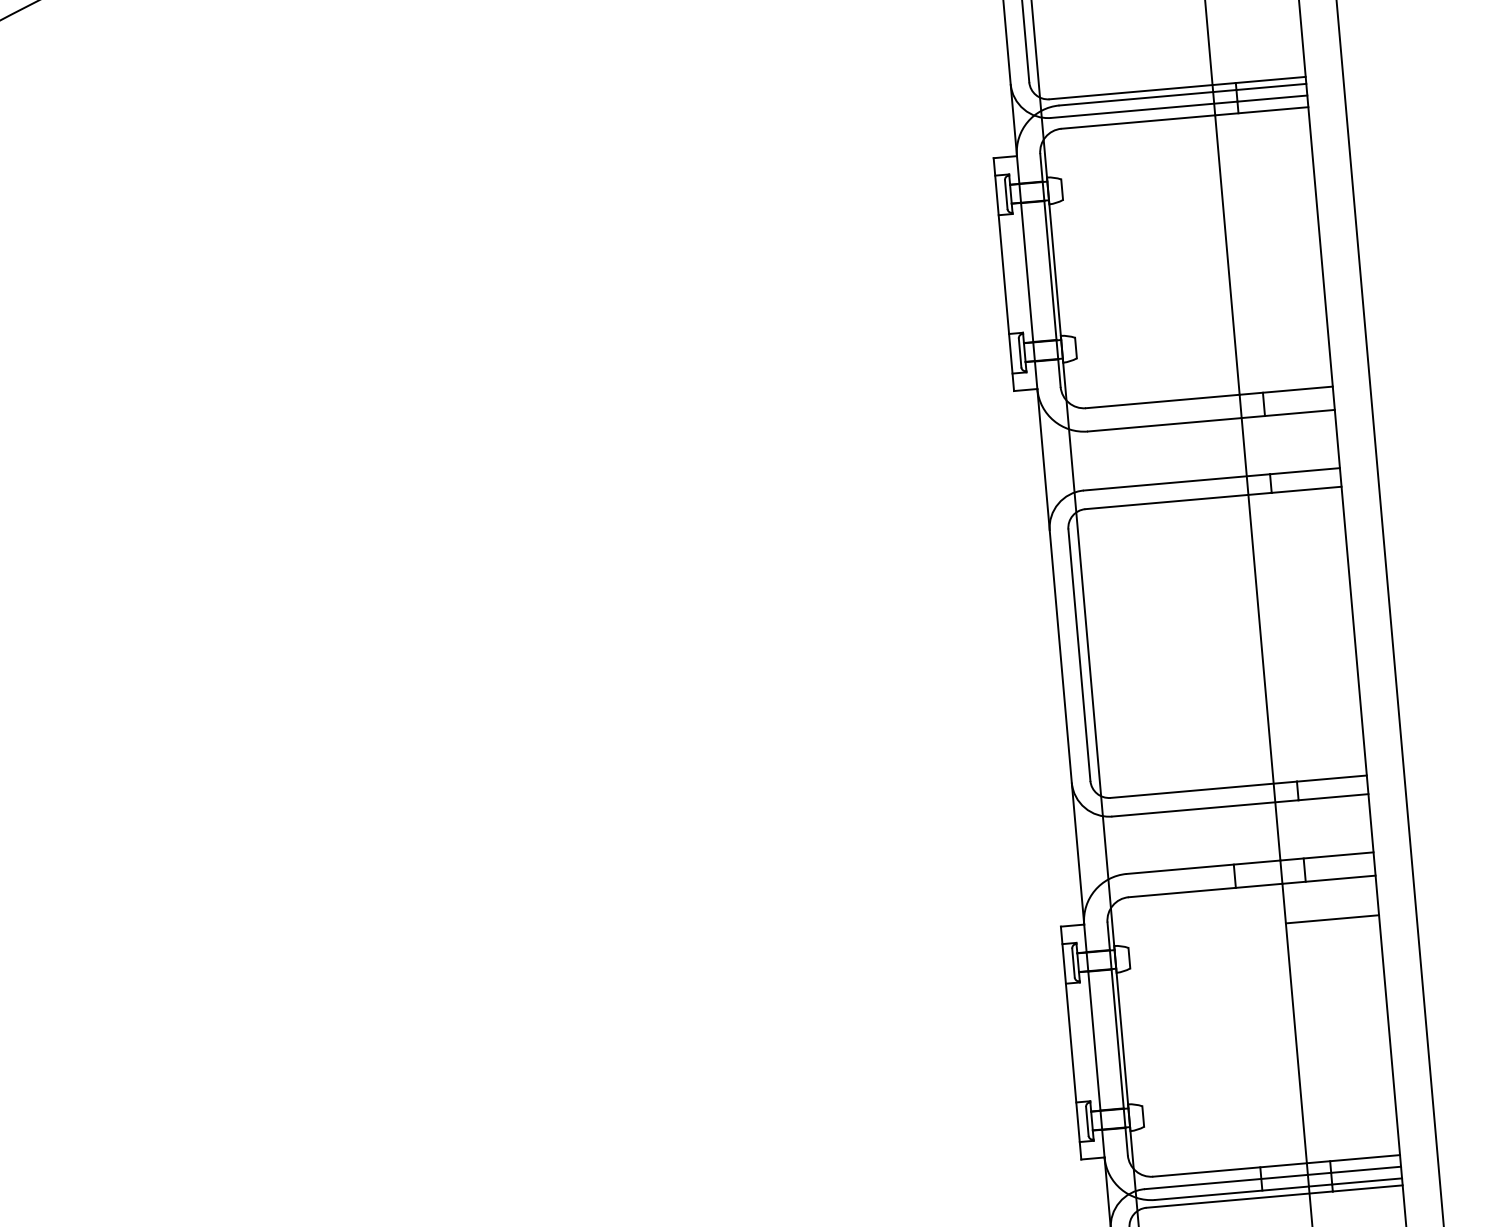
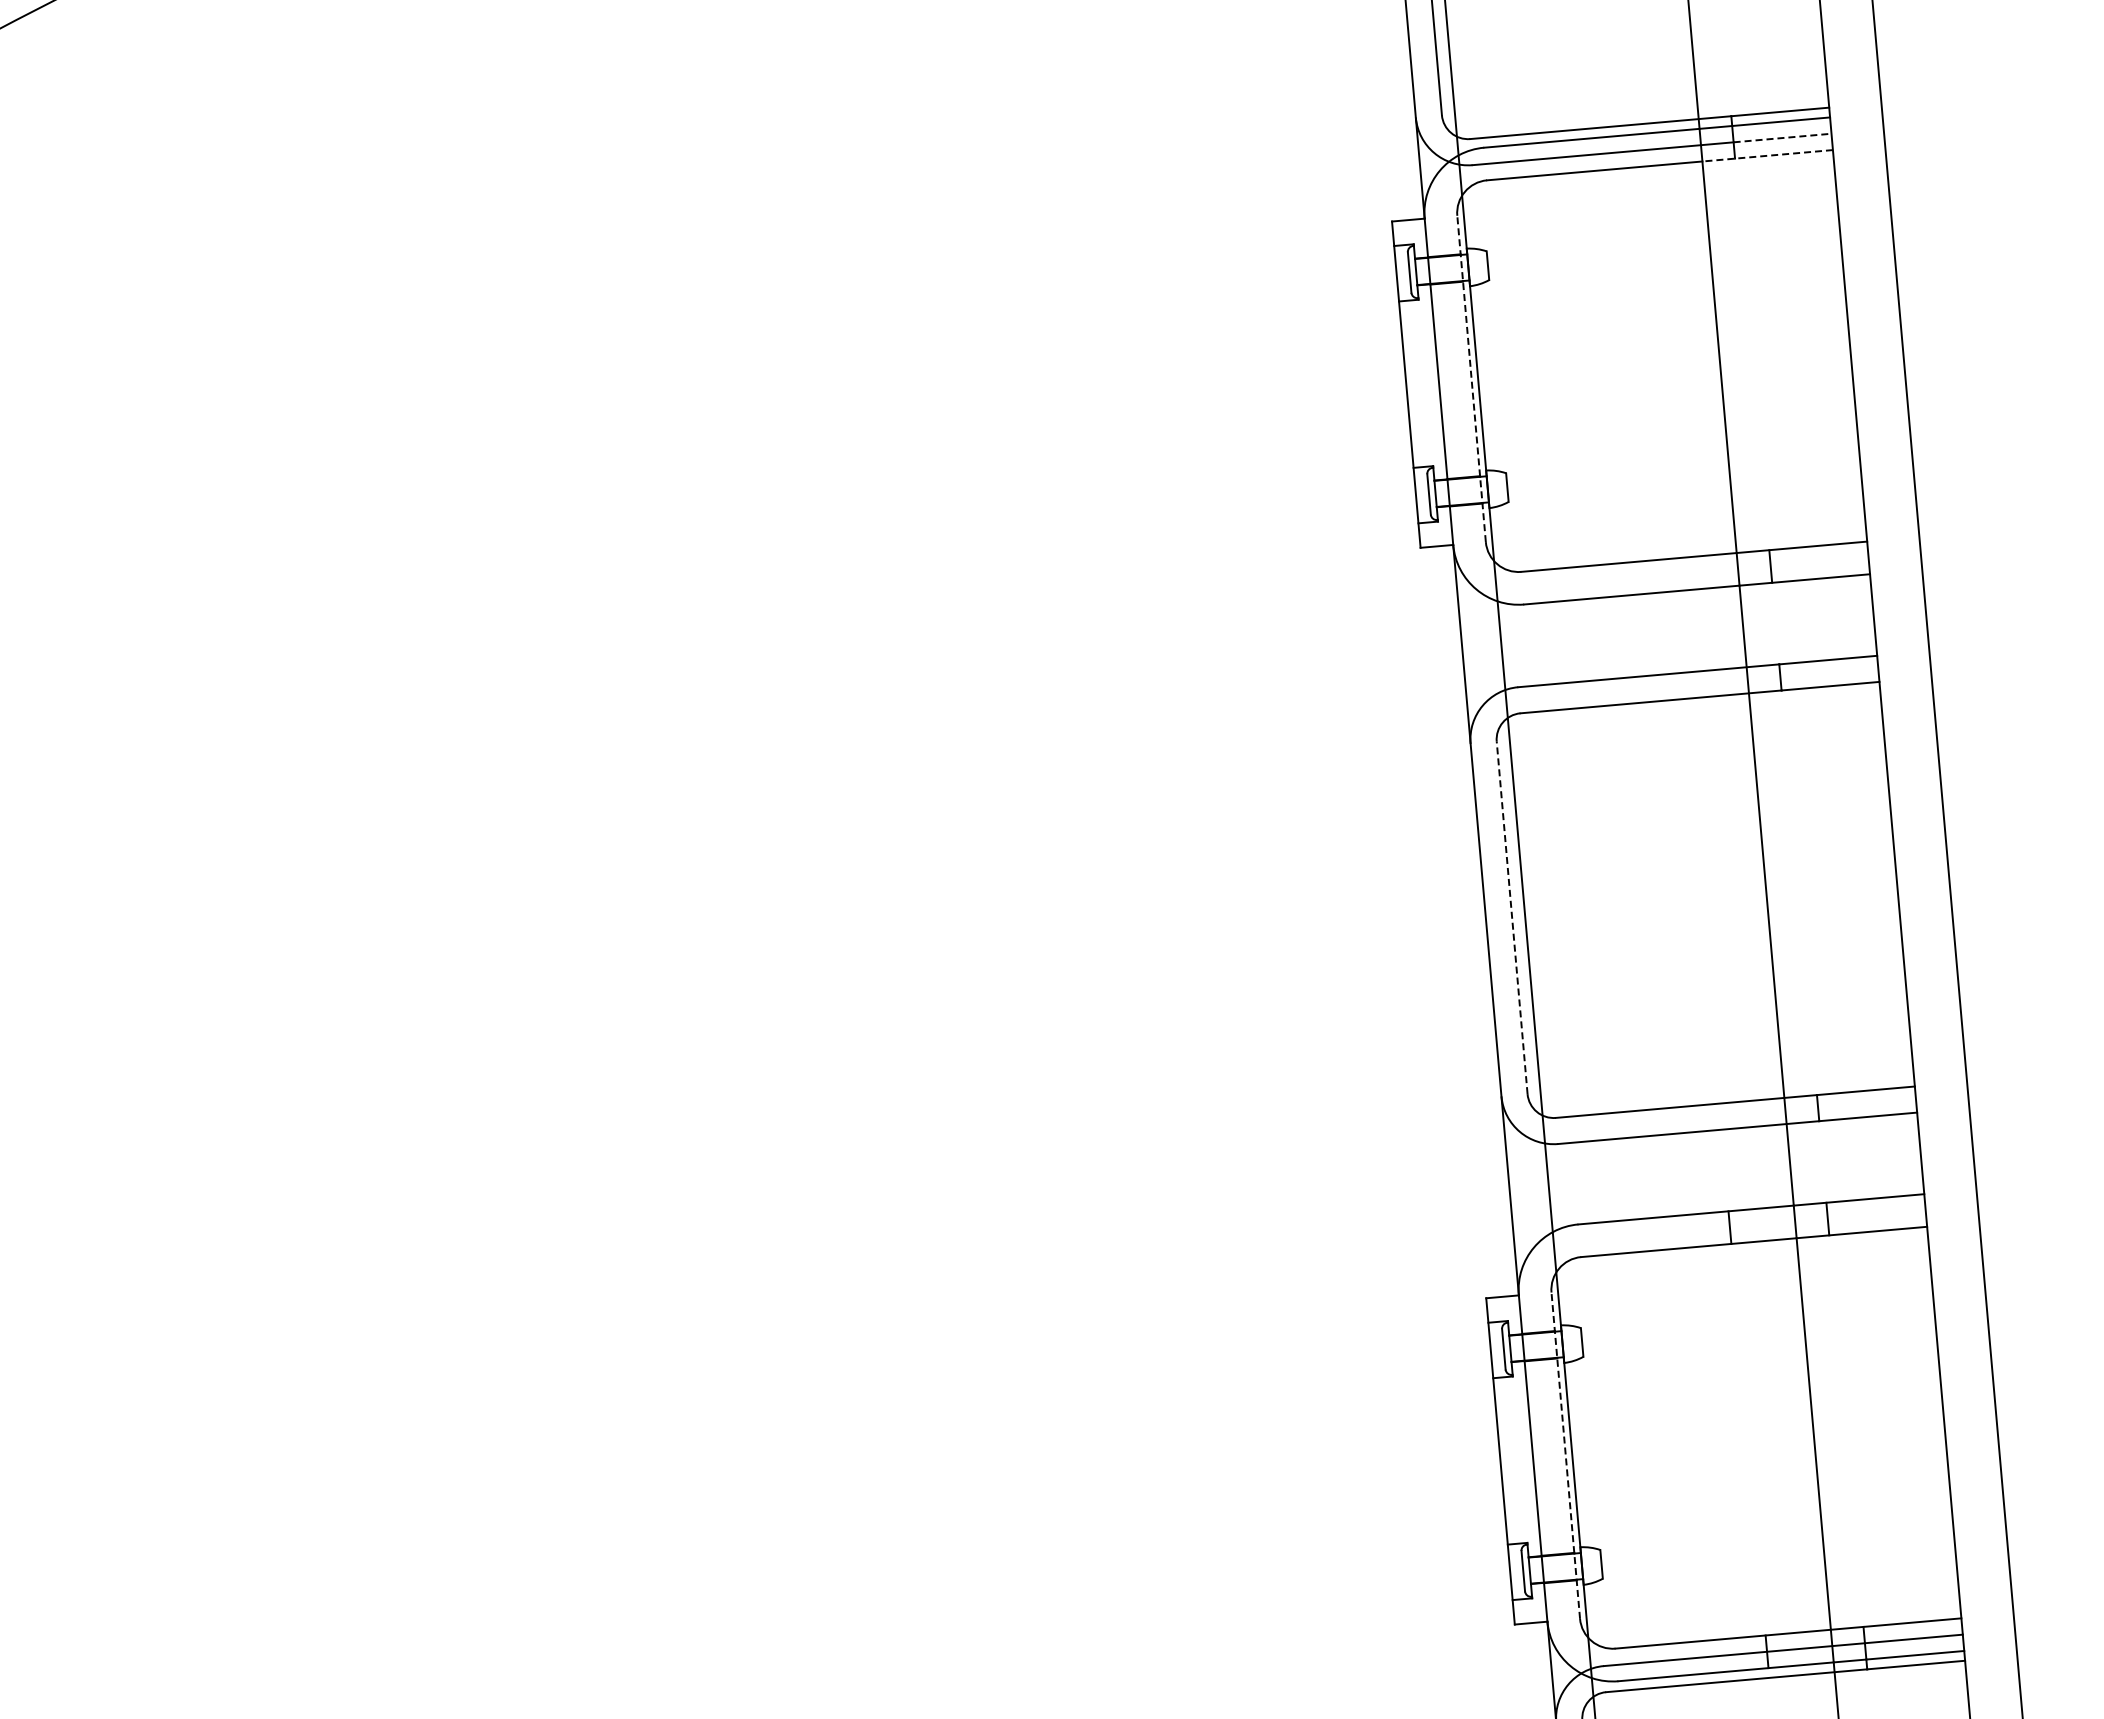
line: (1273, 98) -> (1783, 138), solid -> dashed
line: (1261, 111) -> (1767, 155), solid -> dashed
line: (1050, 270) -> (1471, 378), solid -> dashed
line: (1079, 654) -> (1512, 917), solid -> dashed
line: (1332, 918) -> (1866, 1287), removed
line: (1117, 1038) -> (1565, 1455), solid -> dashed

